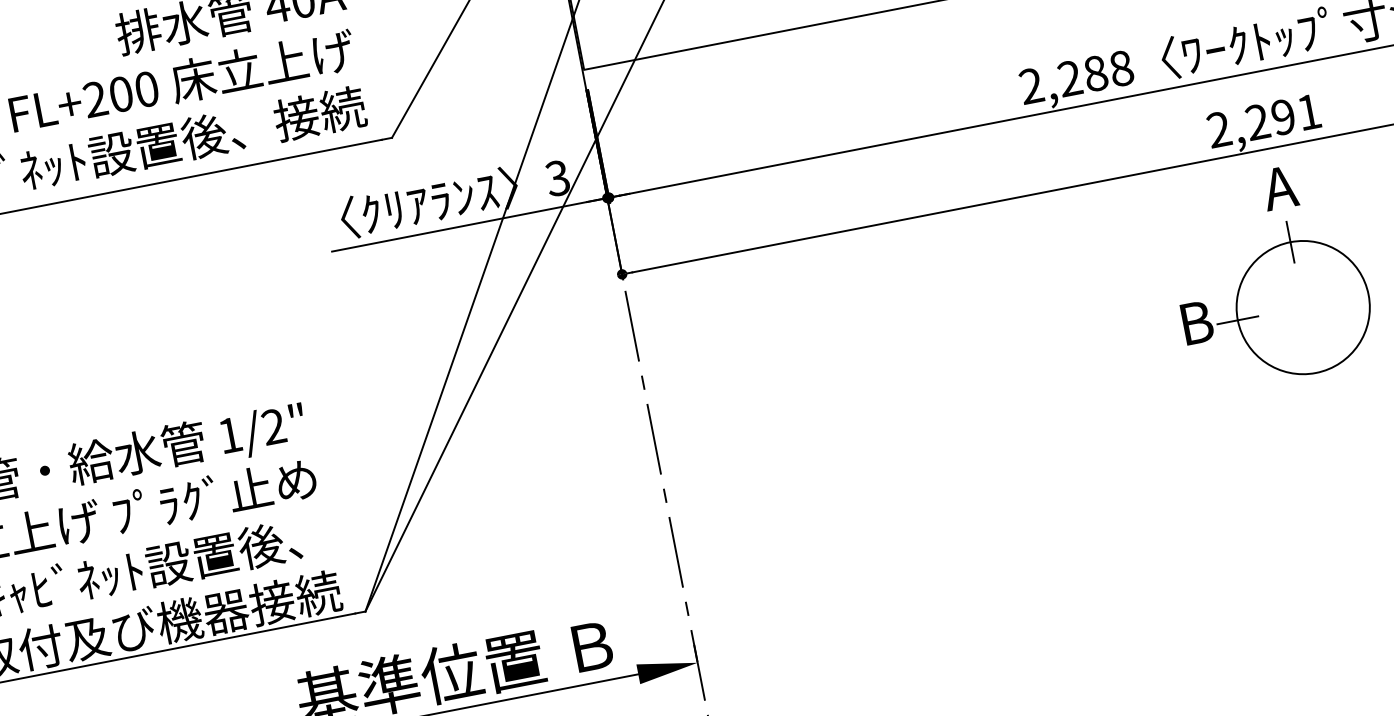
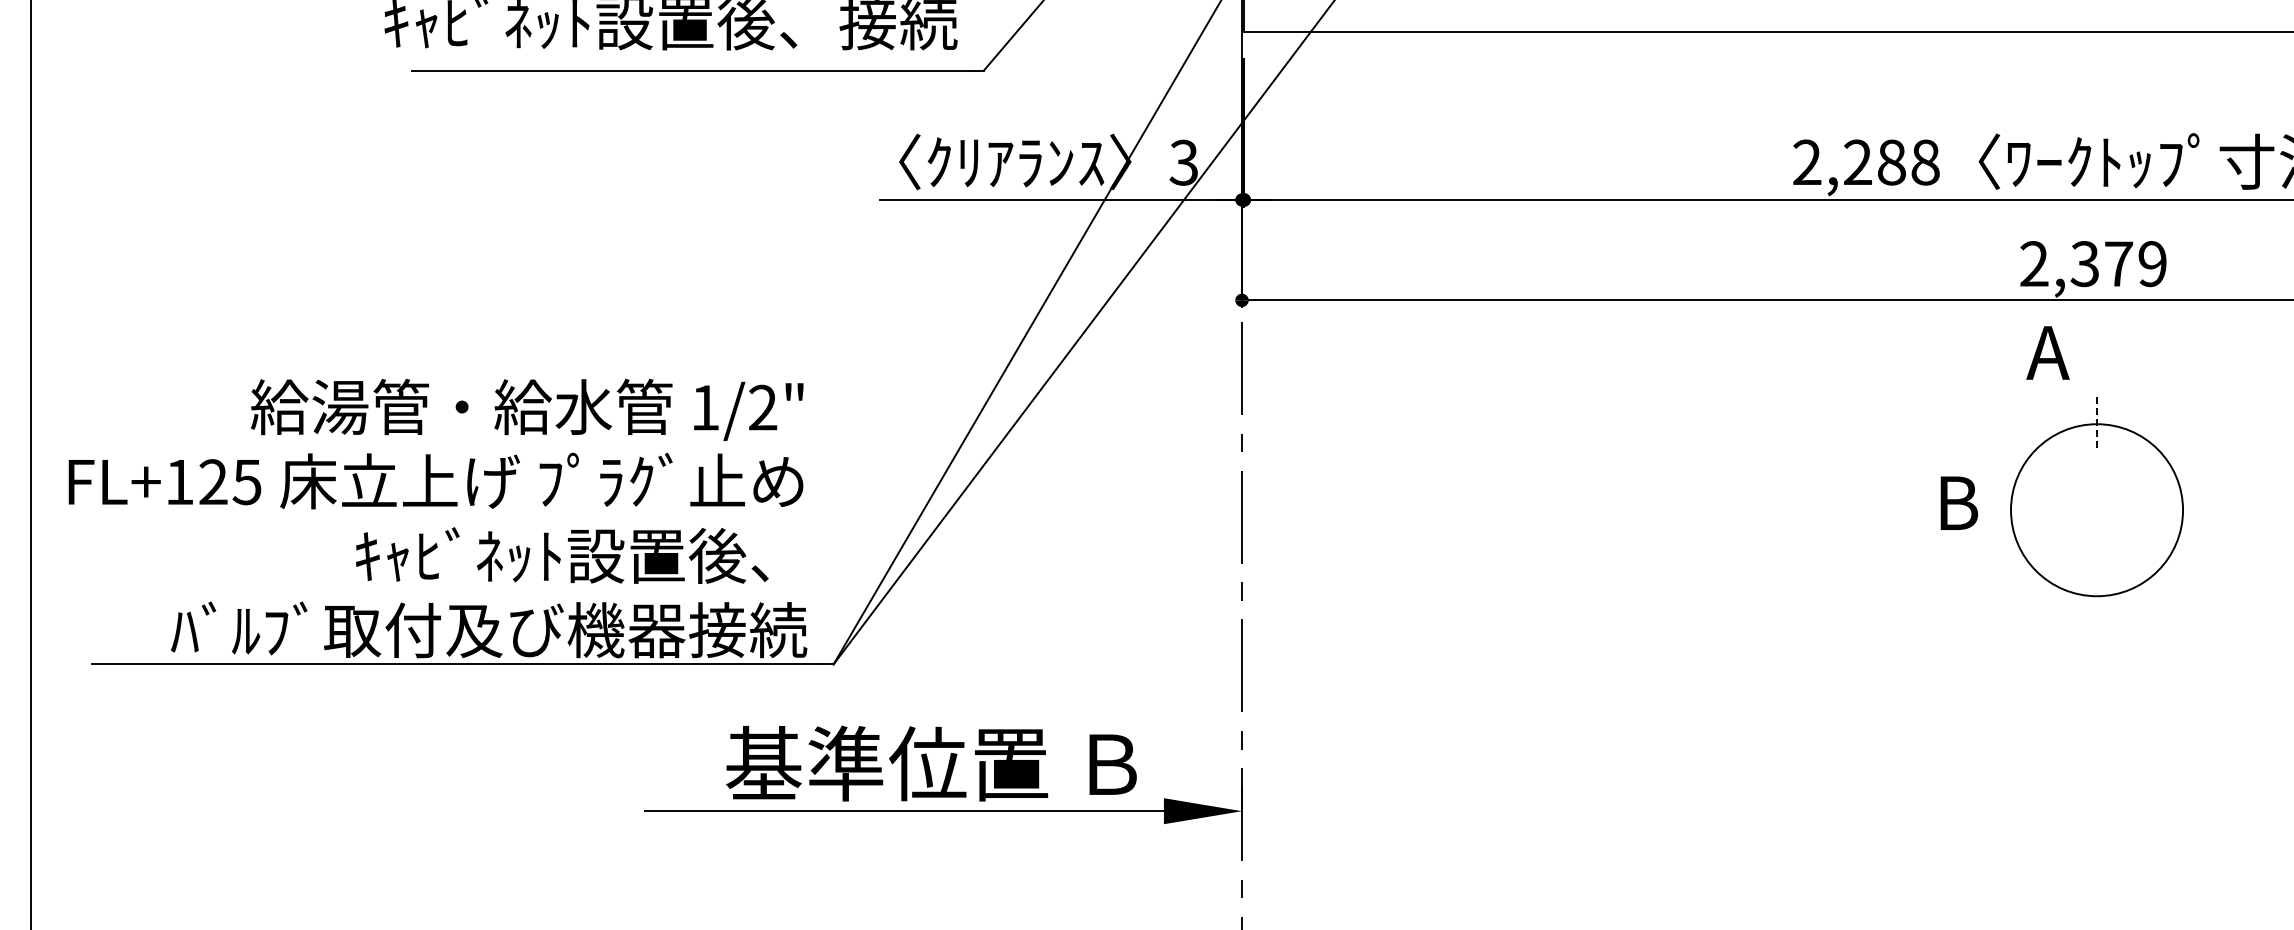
text: (1283, 117) -> (2118, 264), 2,291 -> 2,379
text: (1279, 187) -> (2047, 352), moved
line: (1290, 242) -> (2097, 424), solid -> dashed
line: (1237, 320) -> (2010, 510), removed

